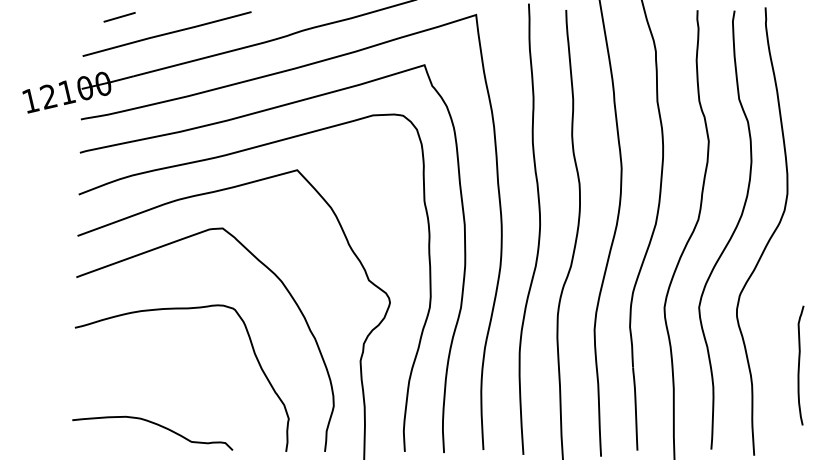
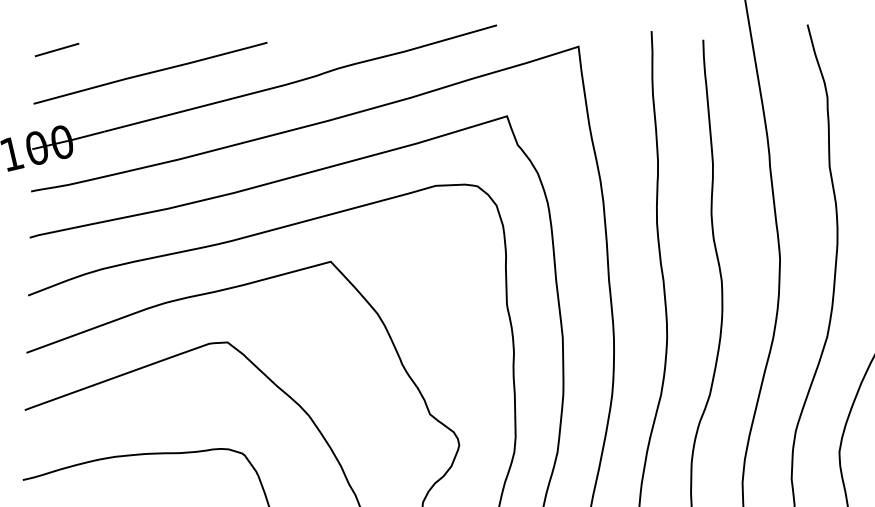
line: (119, 17) -> (56, 50), moved

